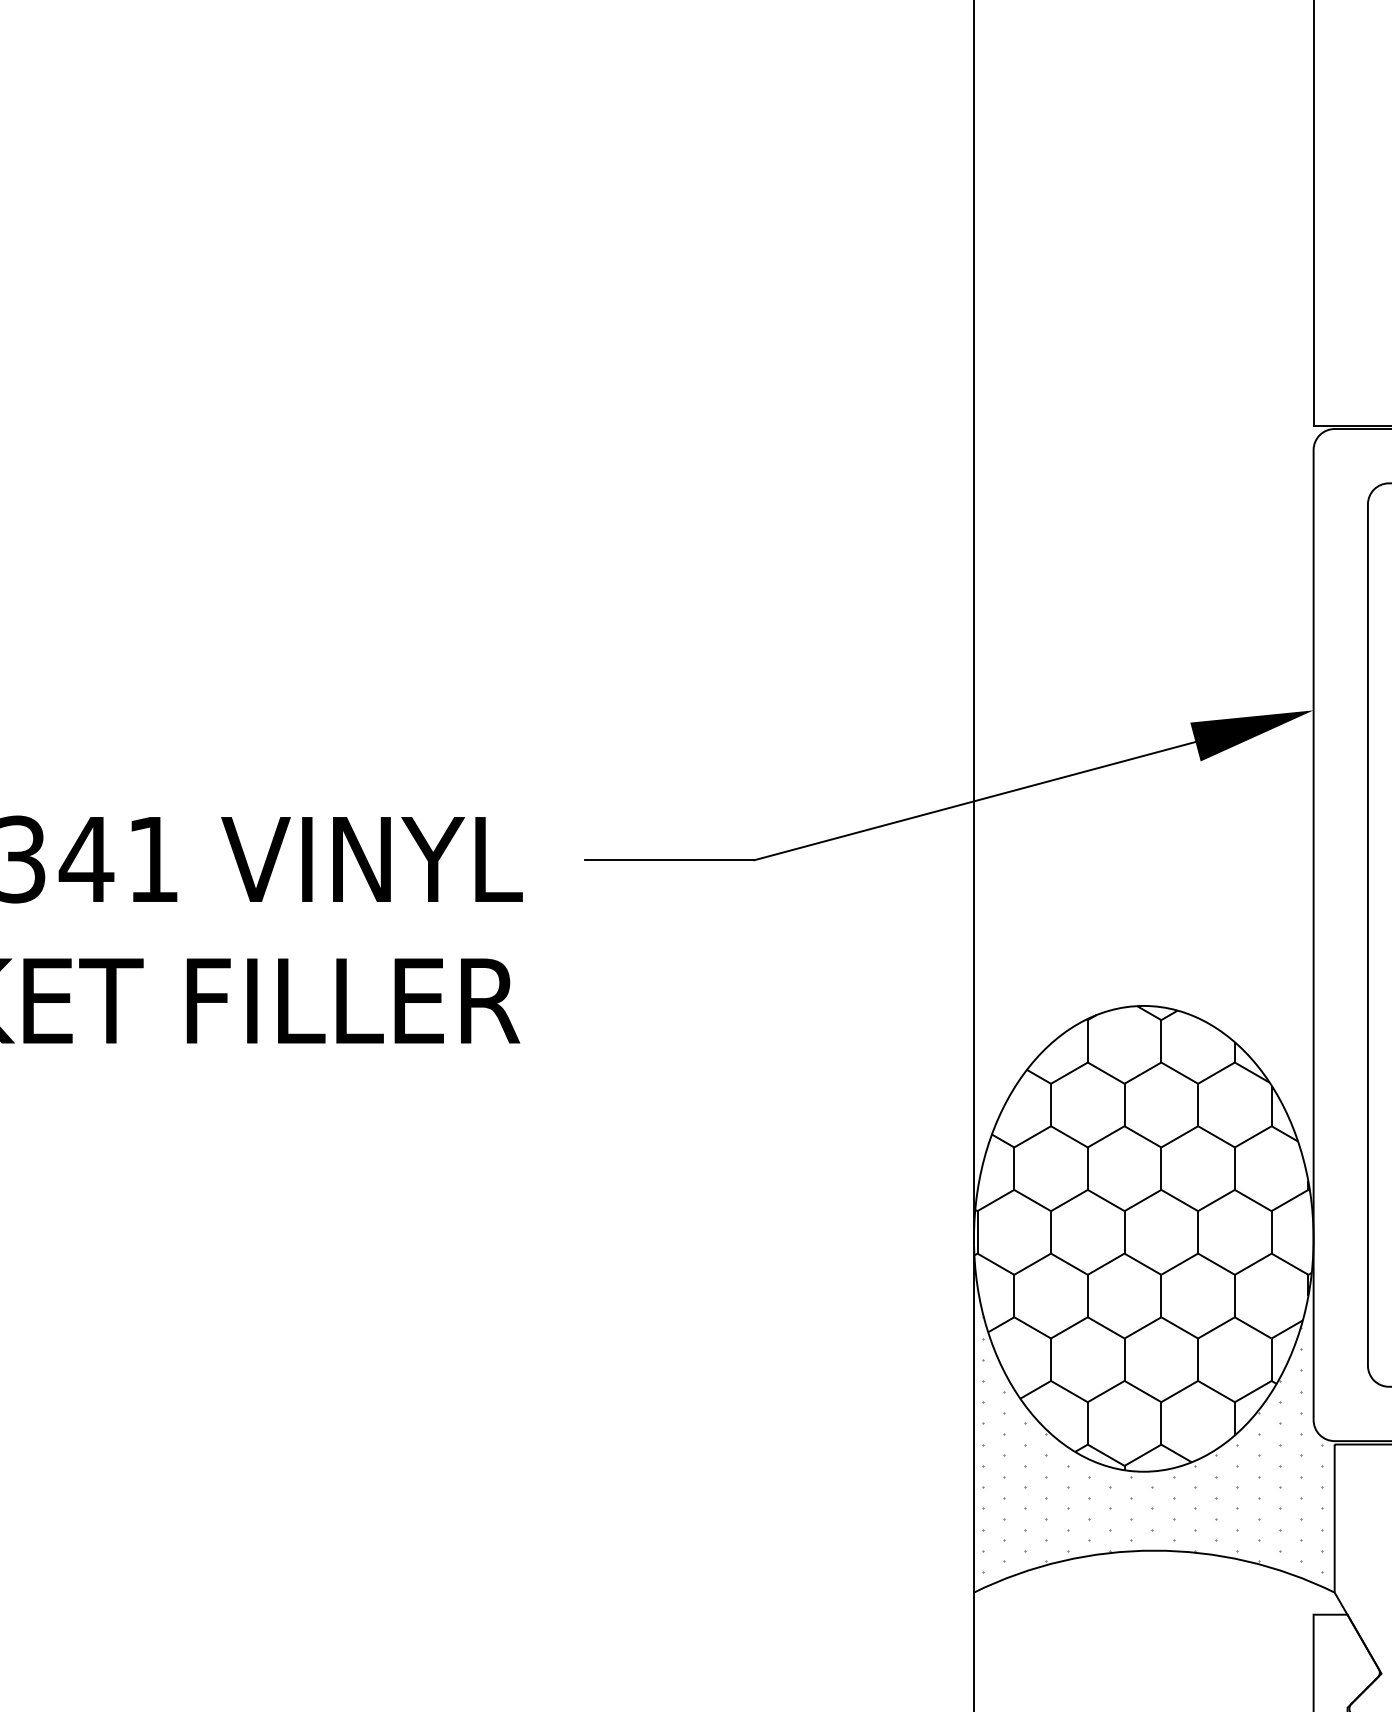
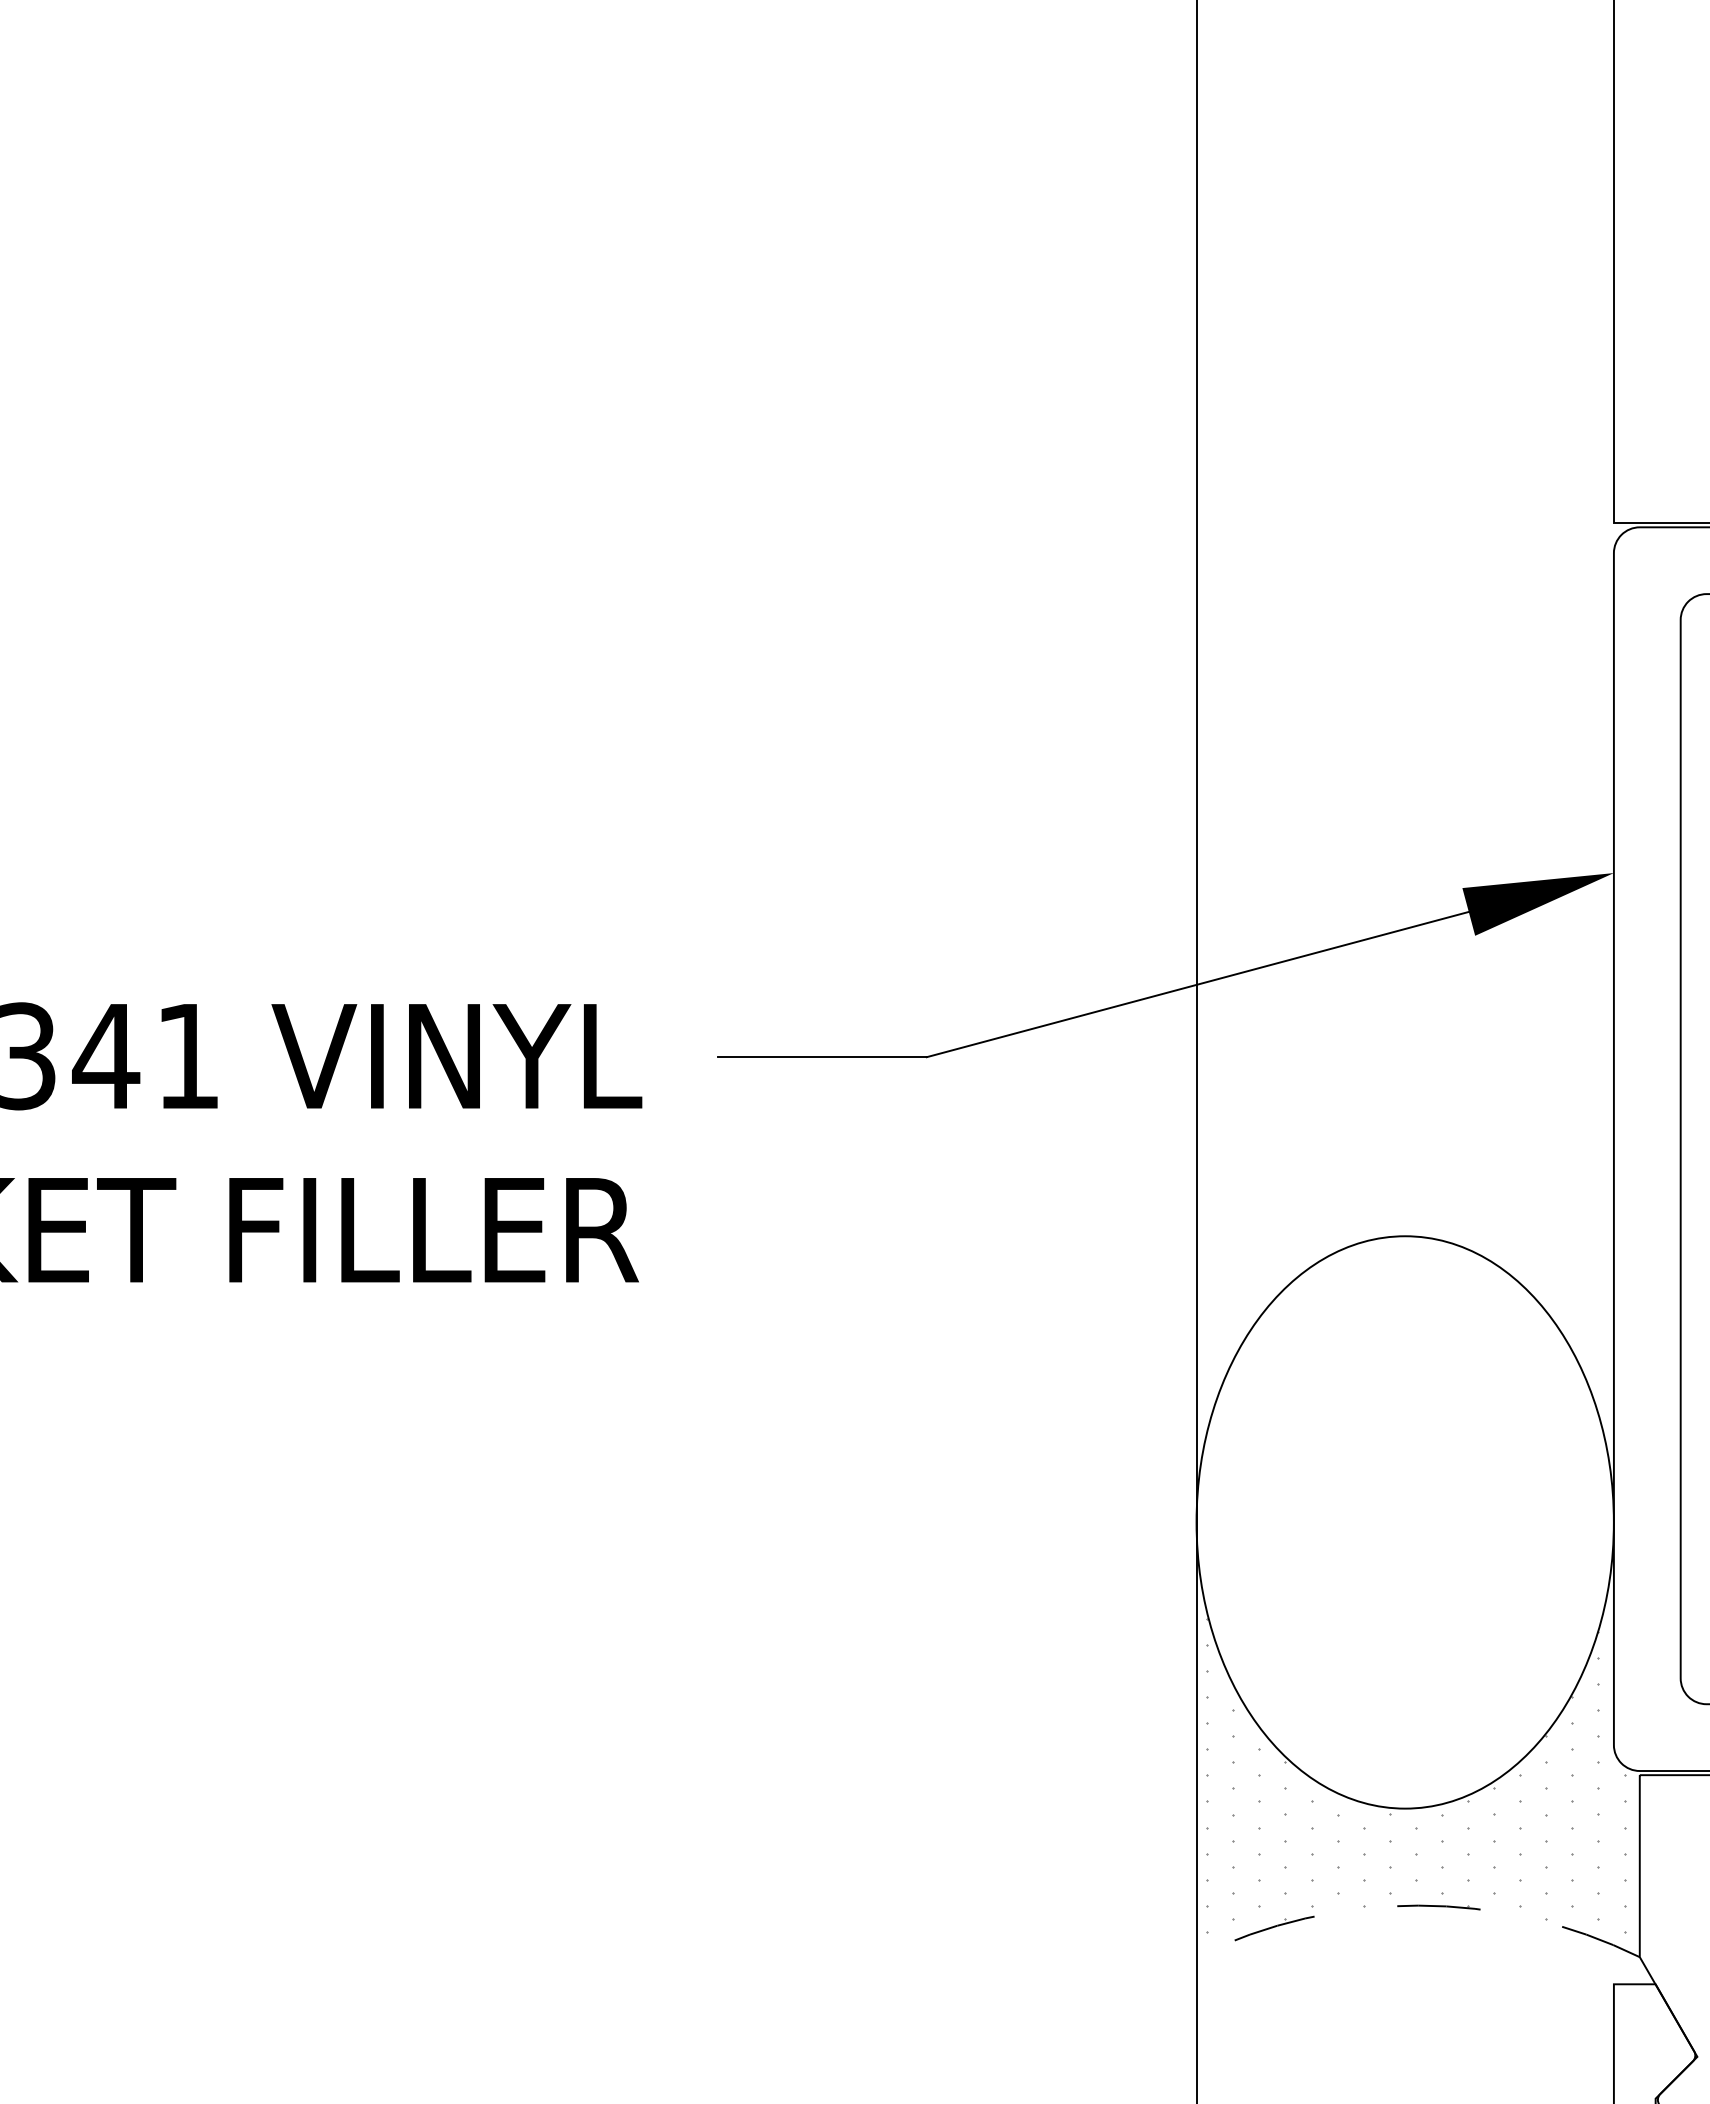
hatch: (1142, 1238) -> (1403, 1522), removed
arc: (1154, 1550) -> (1418, 1905), solid -> dashed

